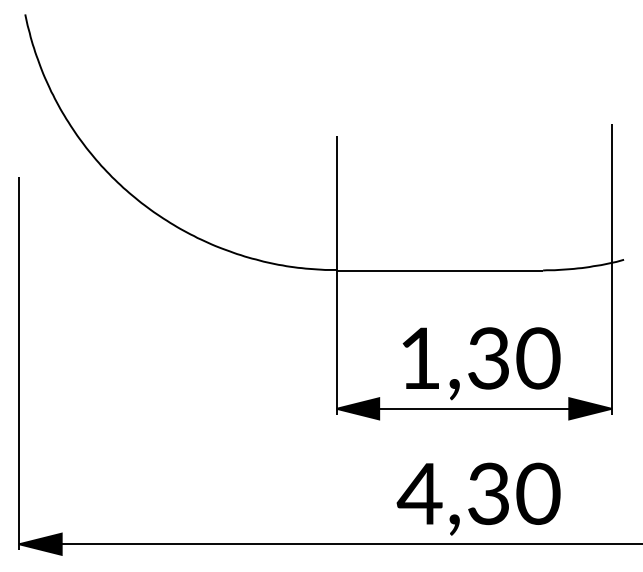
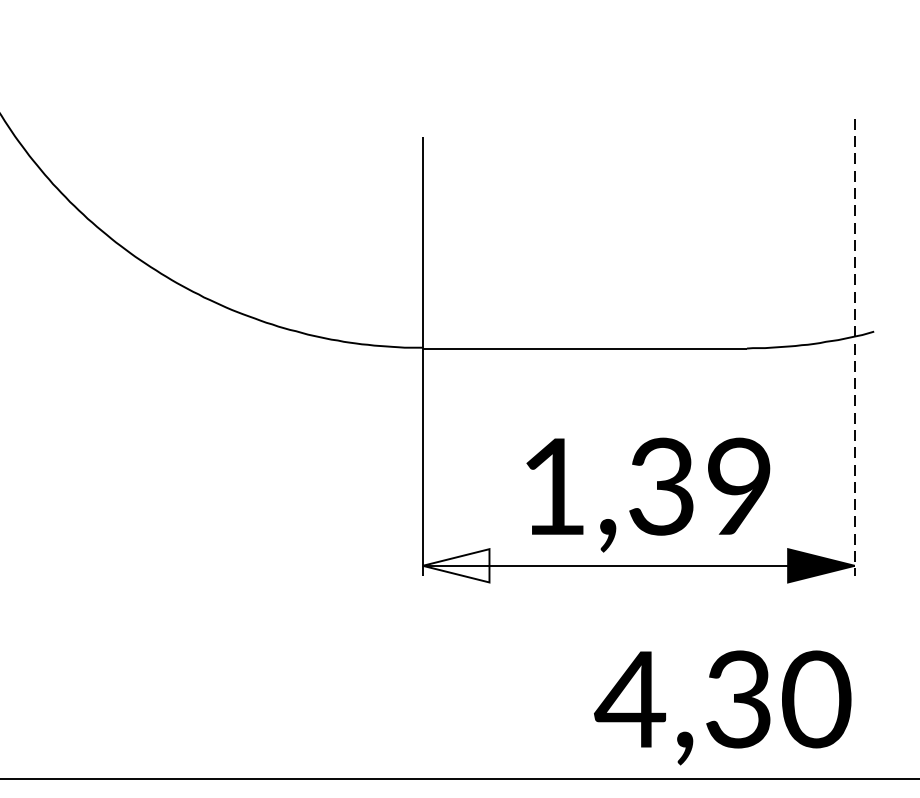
line: (611, 270) -> (854, 348), solid -> dashed
text: (538, 358) -> (739, 486), 1,30 -> 1,39
fill: (357, 408) -> (455, 565), removed
text: (478, 498) -> (722, 706), moved

